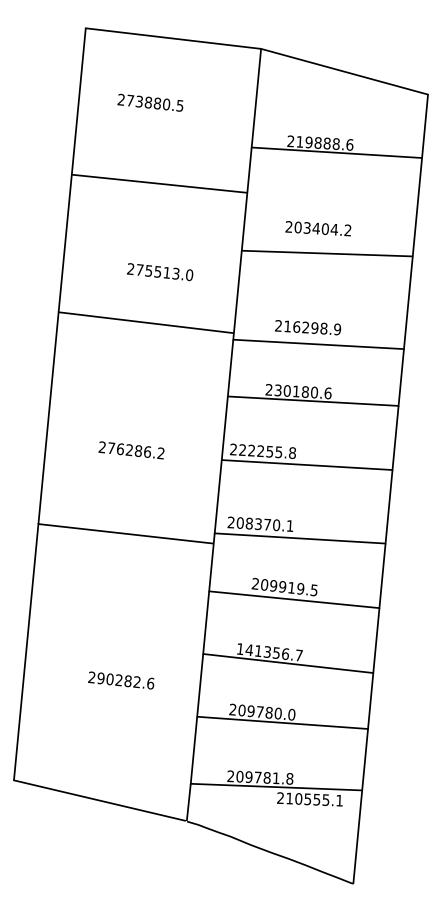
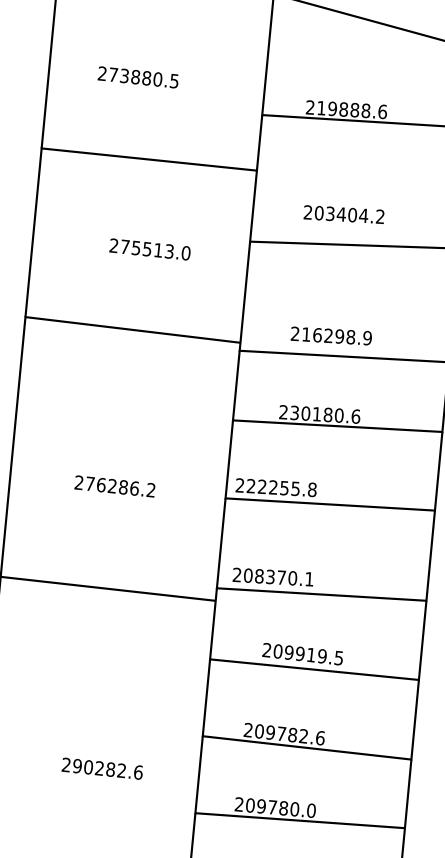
text: (150, 102) -> (138, 77), moved
text: (160, 272) -> (150, 249), moved
text: (269, 652) -> (284, 734), 141356.7 -> 209782.6

